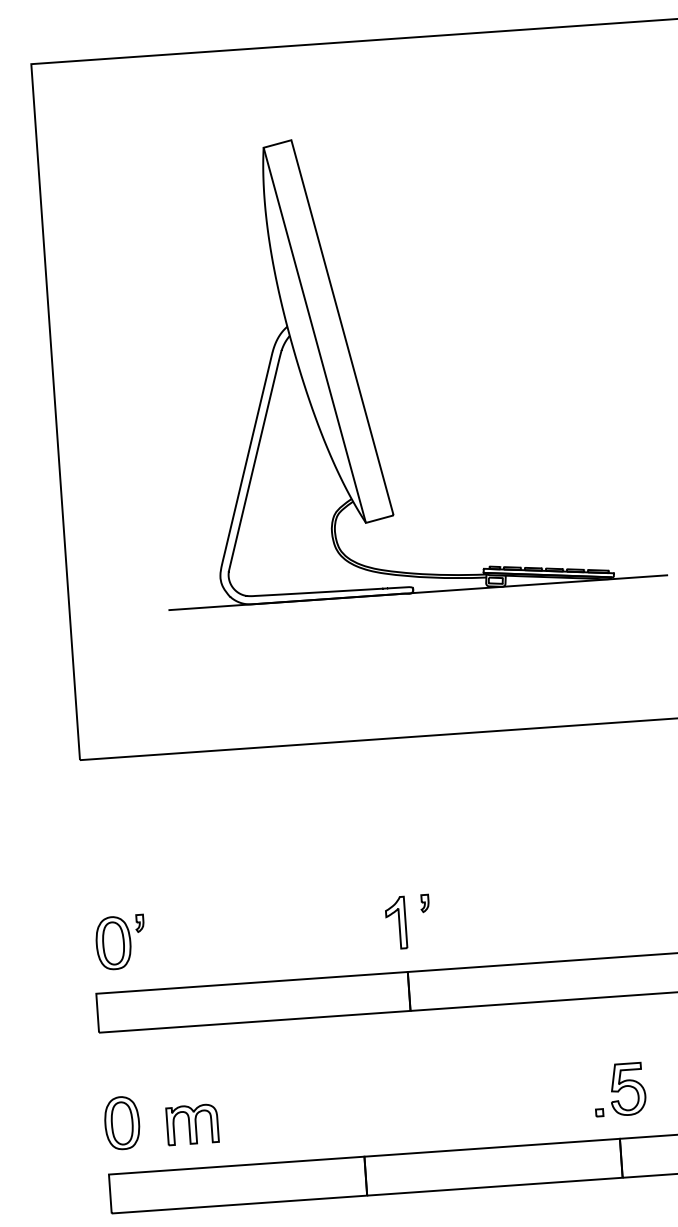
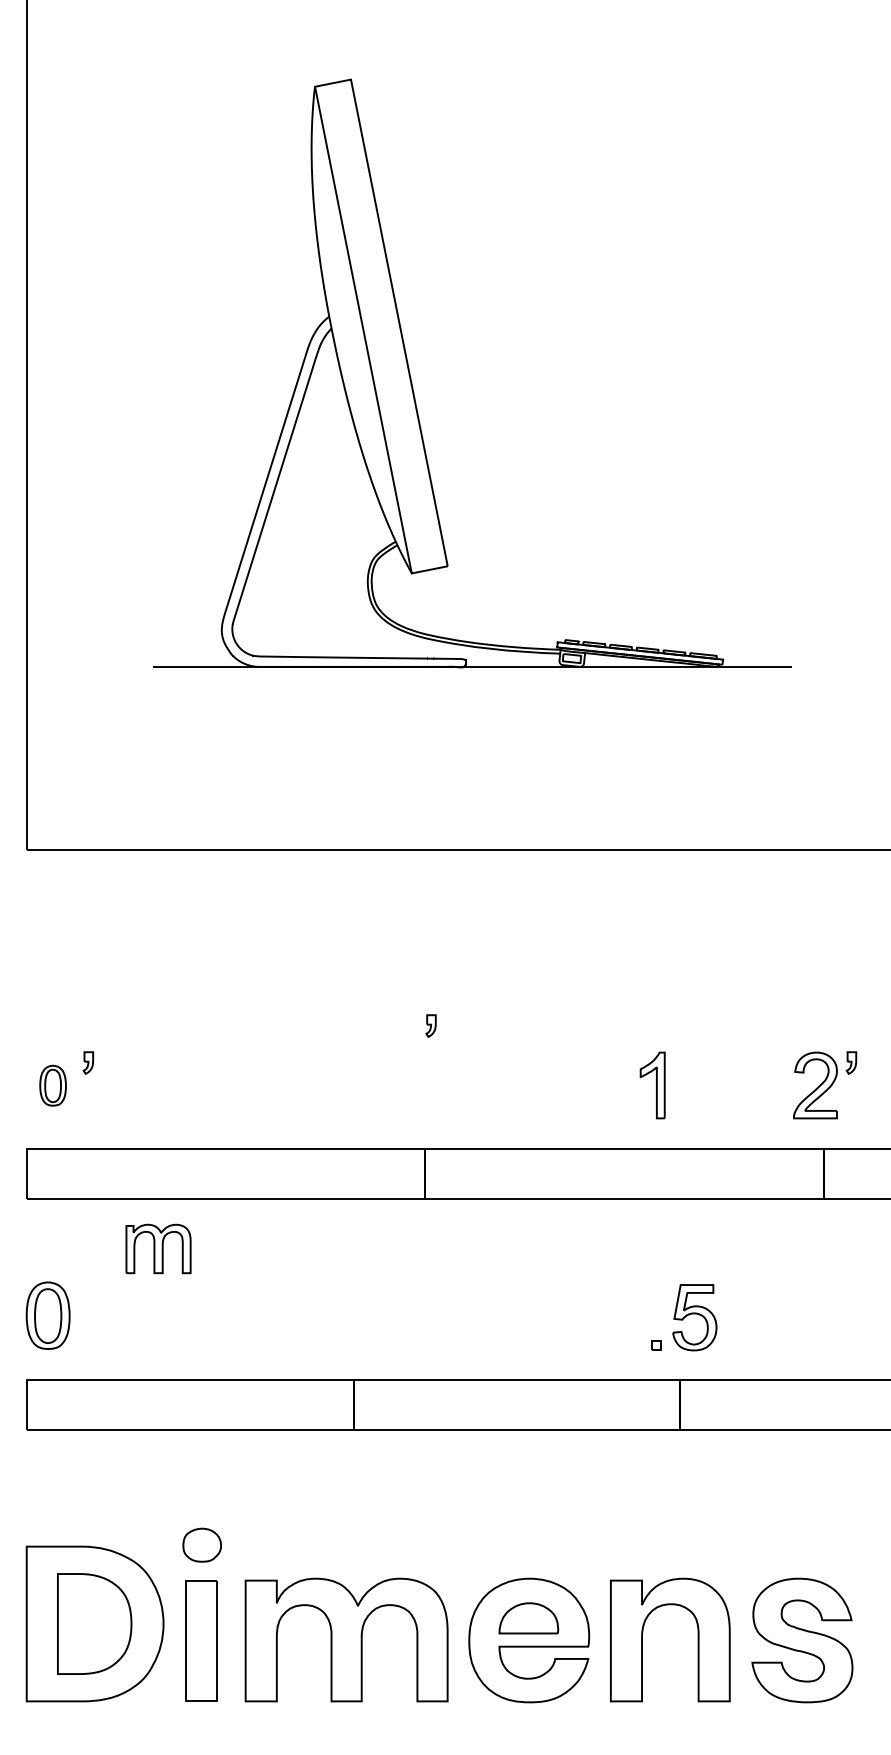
part: (424, 903) -> (430, 1025), moved
part: (396, 923) -> (652, 1085), moved
part: (113, 942) -> (52, 1085), size x0.6
part: (192, 1124) -> (158, 1248), moved

